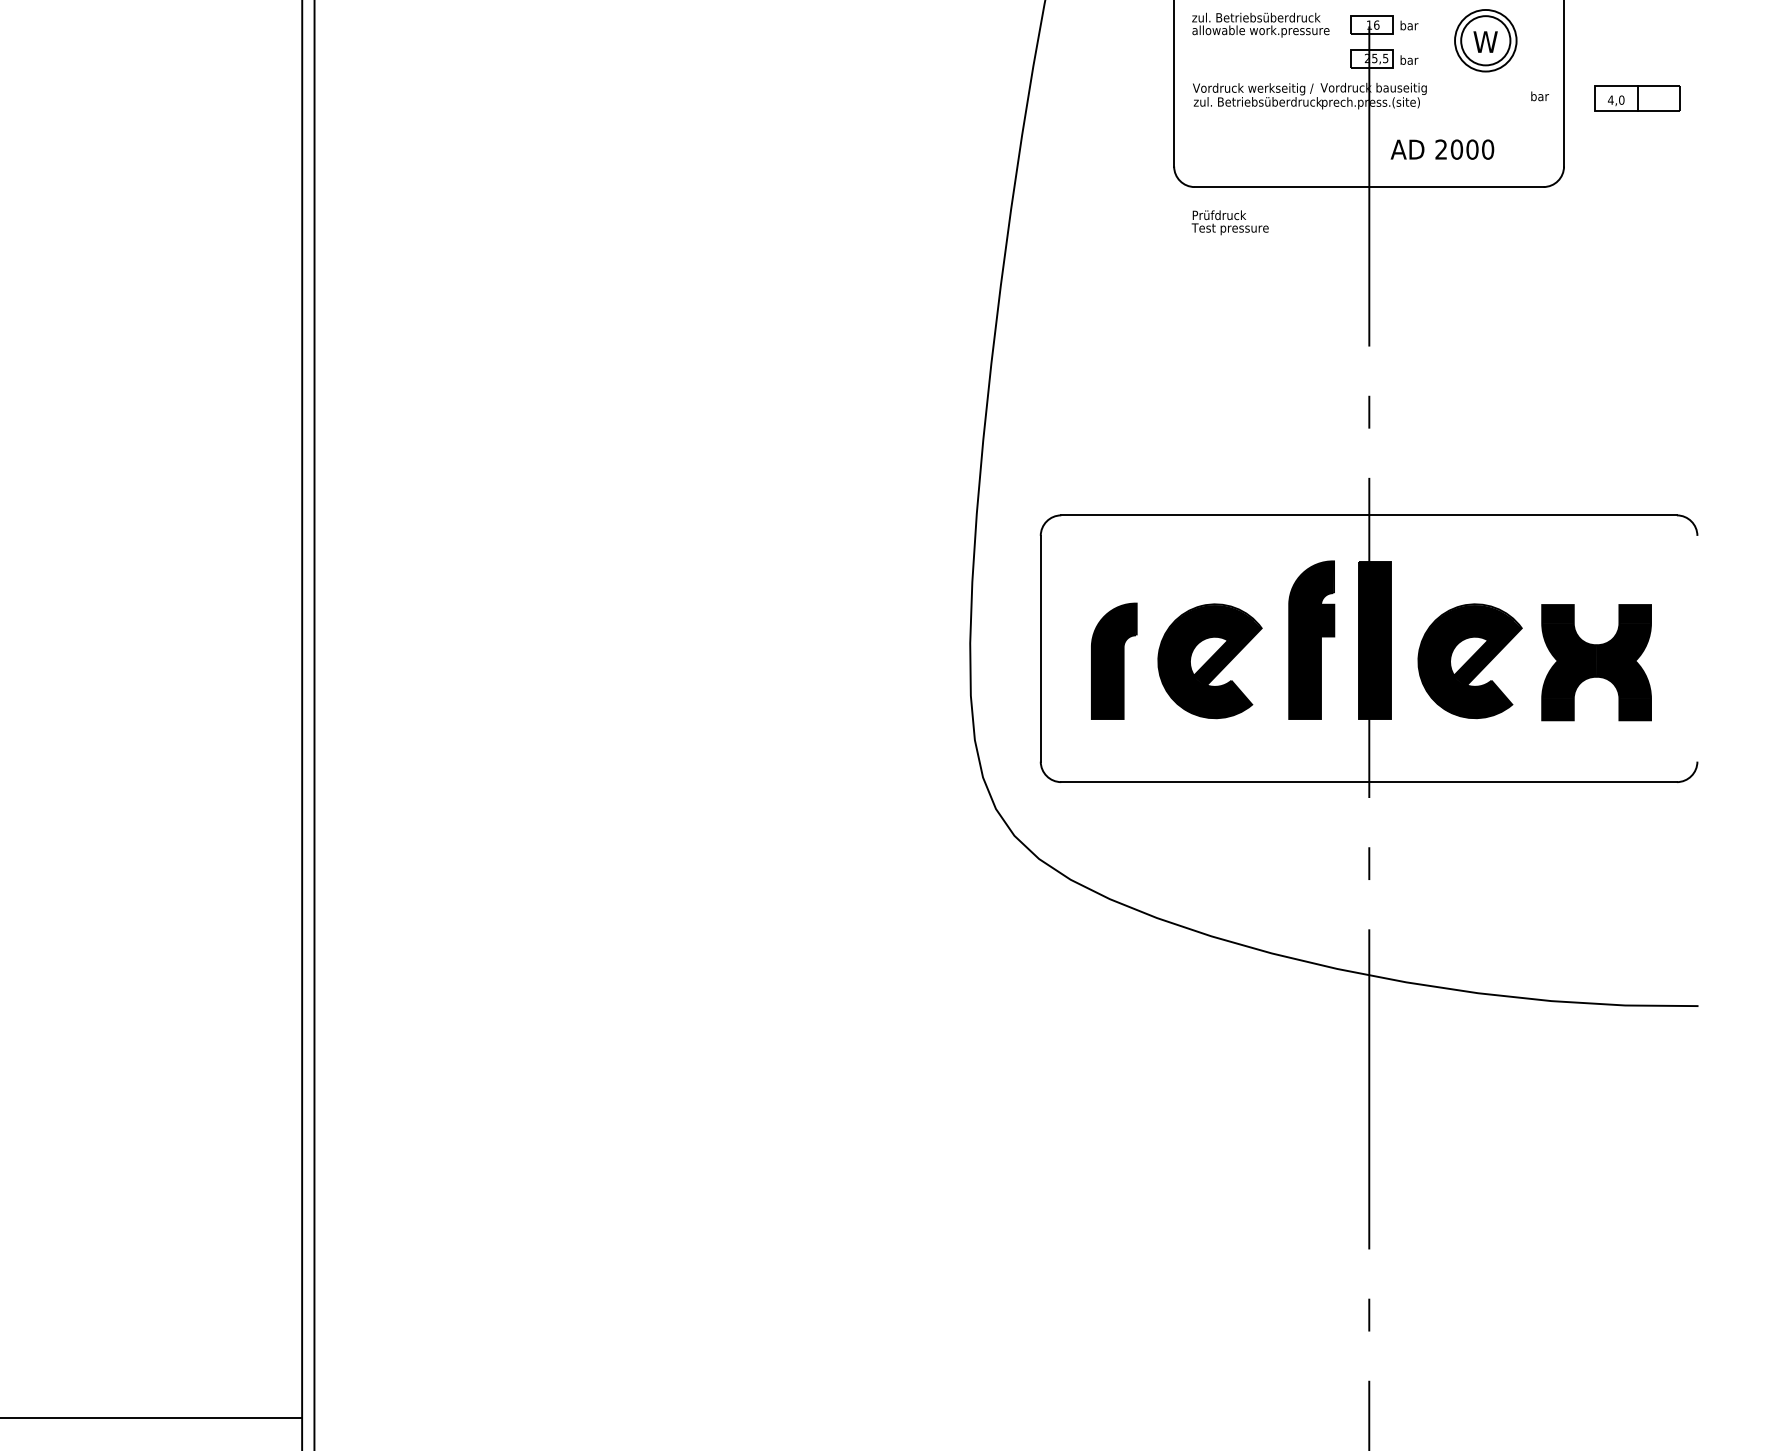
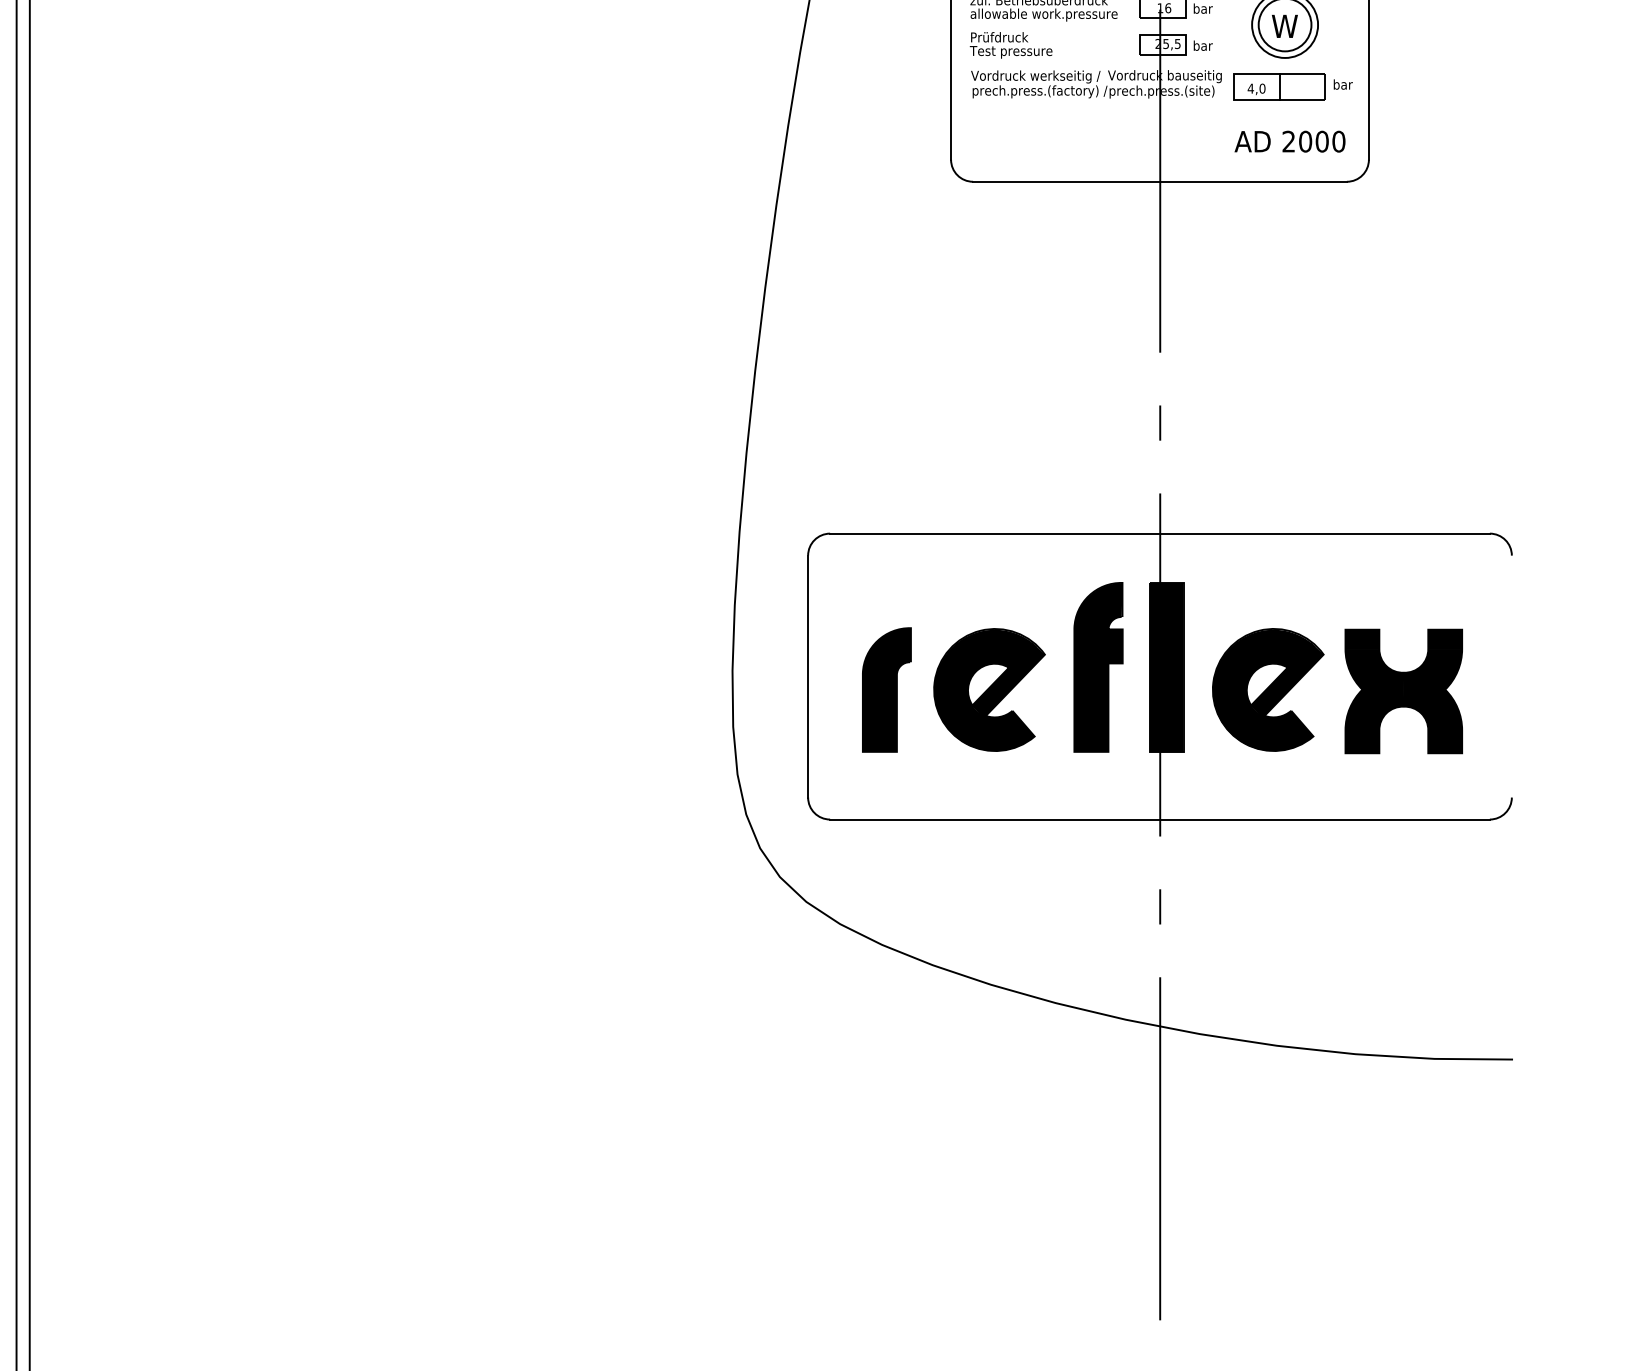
part: (1637, 98) -> (1279, 86), moved
text: (1257, 103) -> (1040, 92), zul. Betriebsüberdruck -> prech.press.(factory) /
text: (1442, 149) -> (1290, 141), moved
text: (1229, 222) -> (1010, 45), moved

